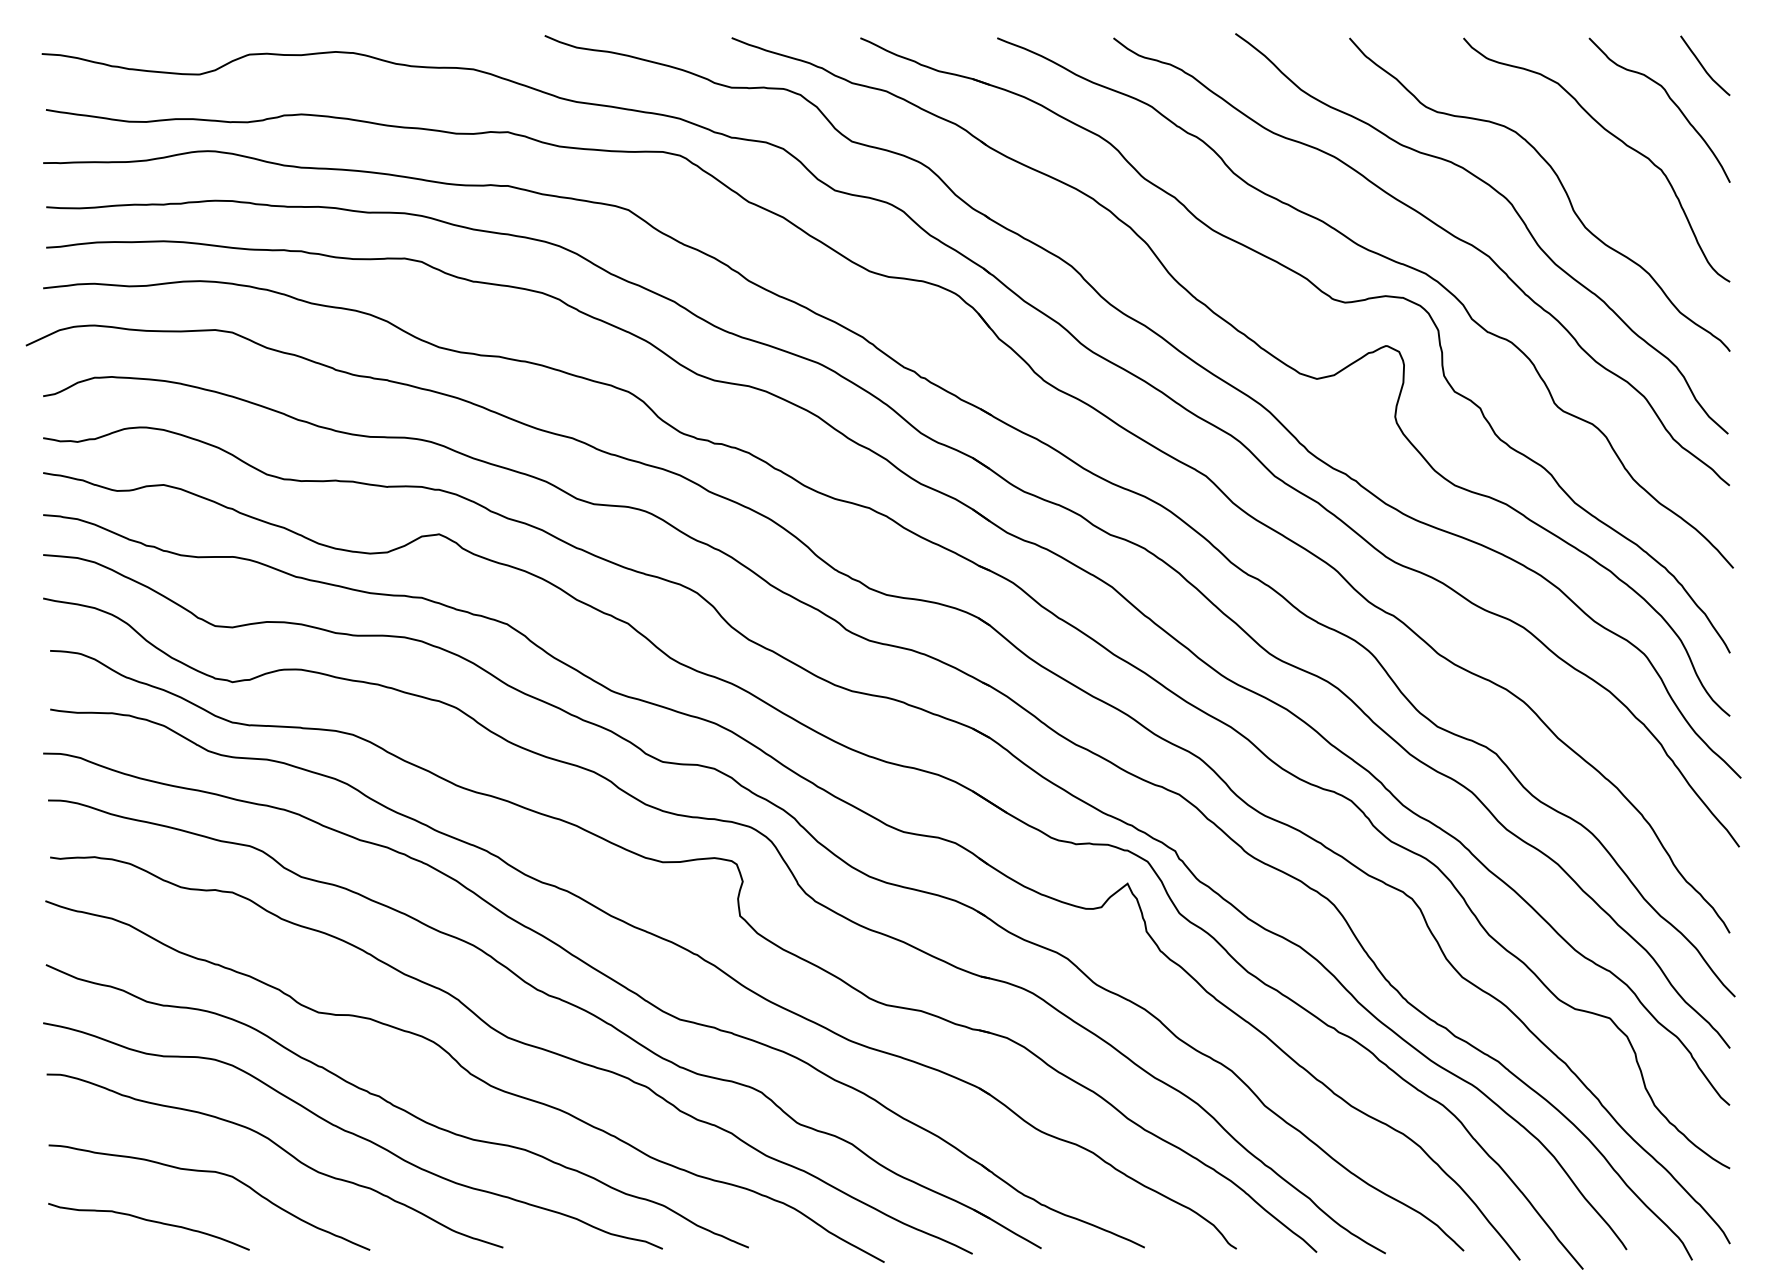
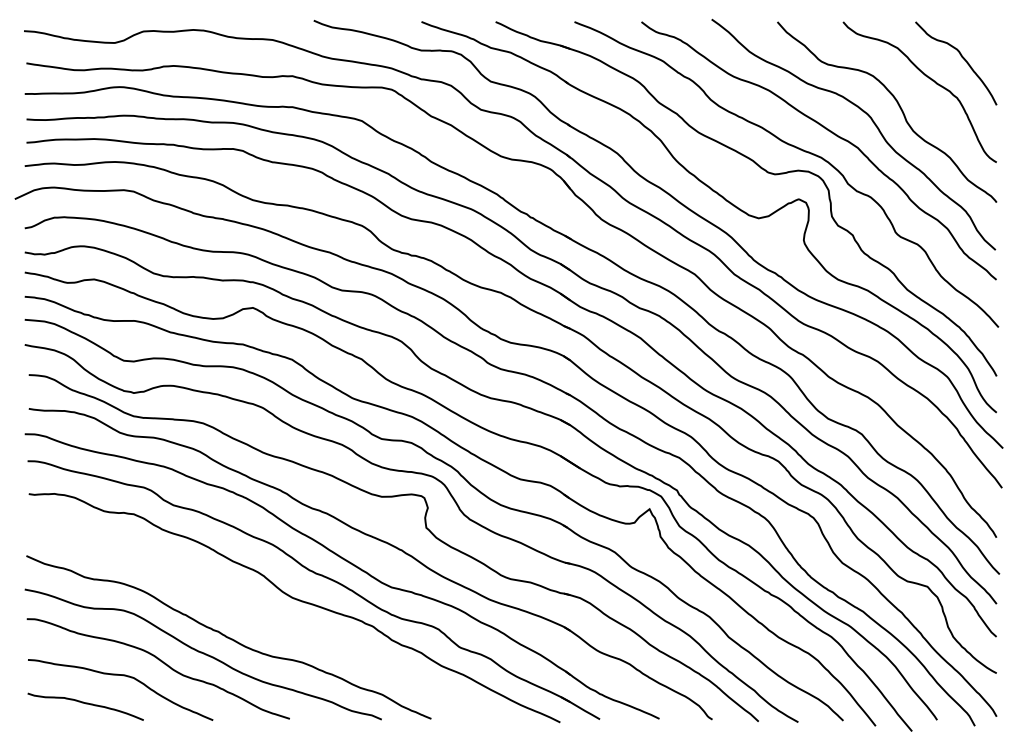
curve: (1703, 65) -> (981, 37), removed
curve: (469, 1075) -> (270, 619), removed

